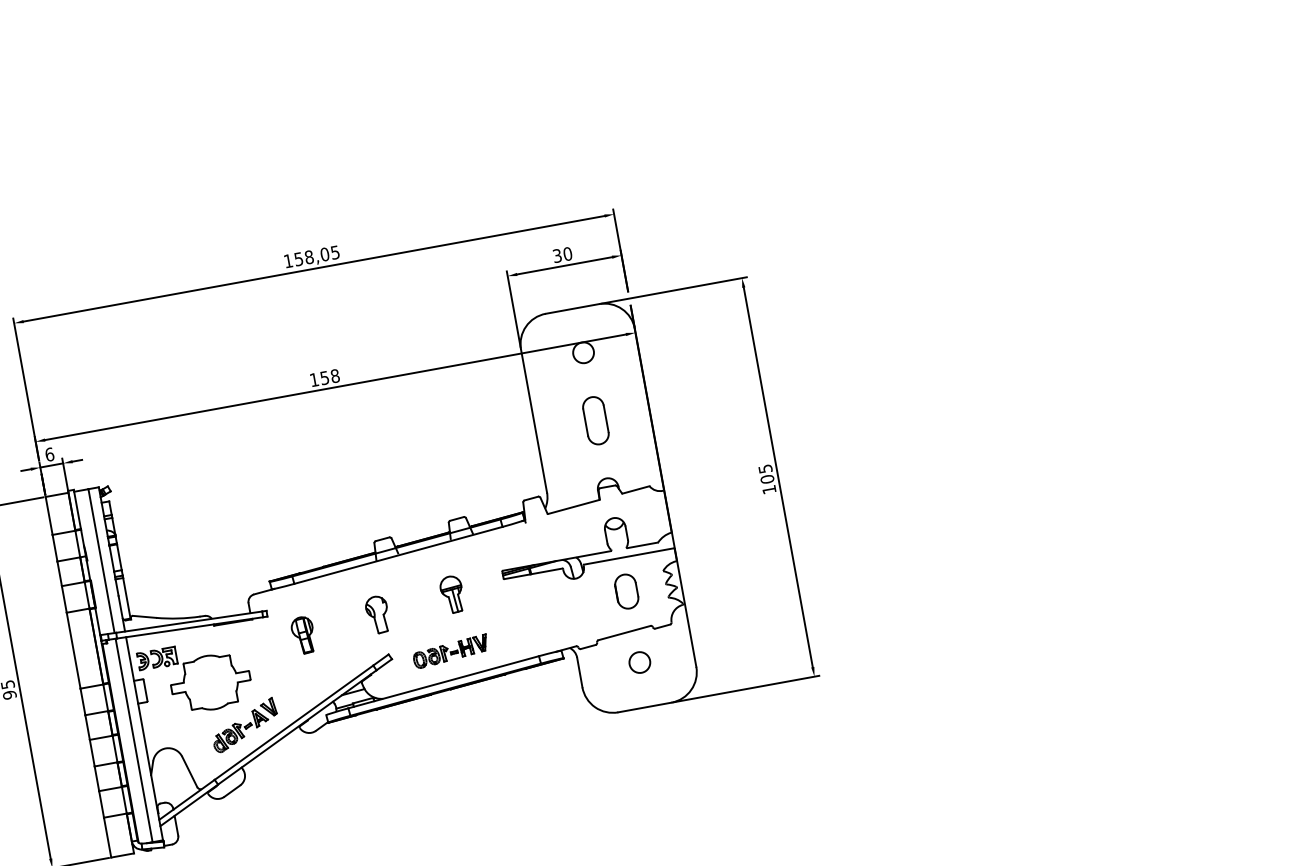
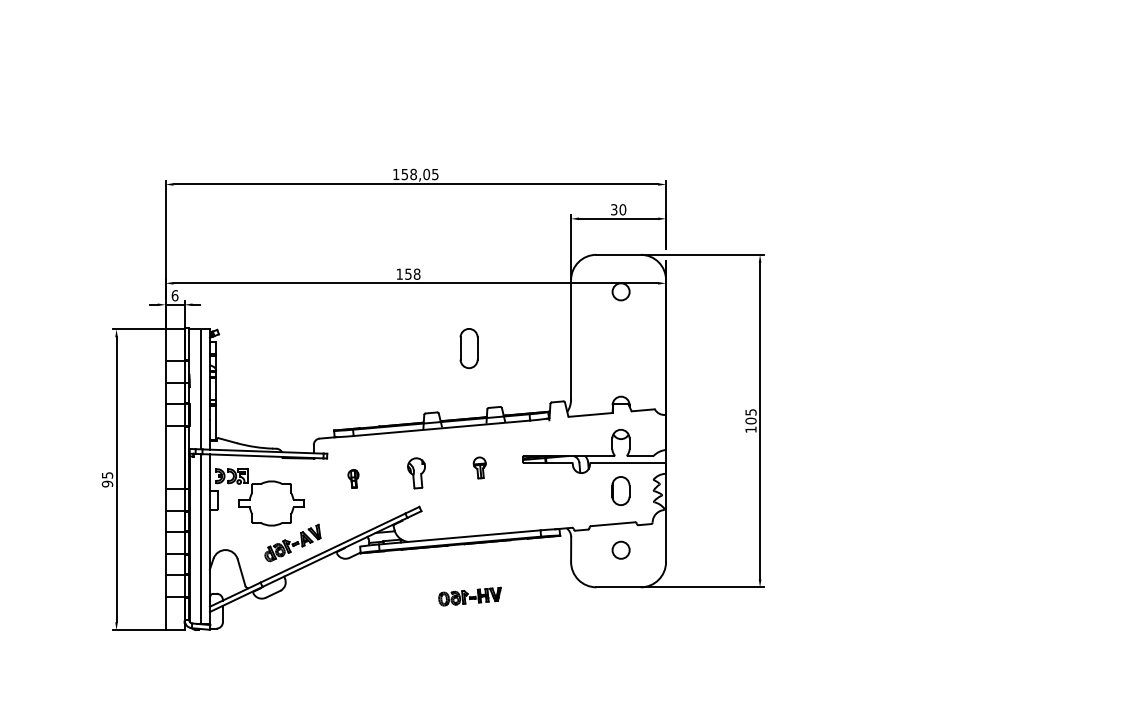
part: (595, 420) -> (468, 348), moved
part: (452, 594) -> (479, 467), size x0.7
part: (303, 634) -> (353, 478), size x0.6
part: (450, 651) -> (469, 596), moved

